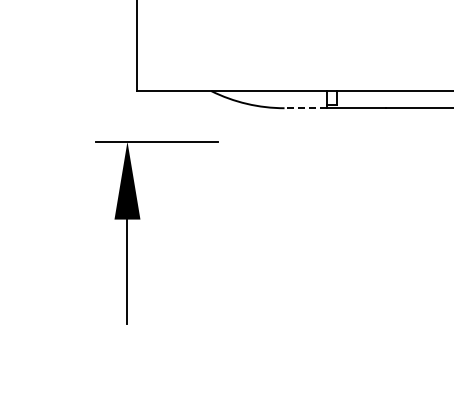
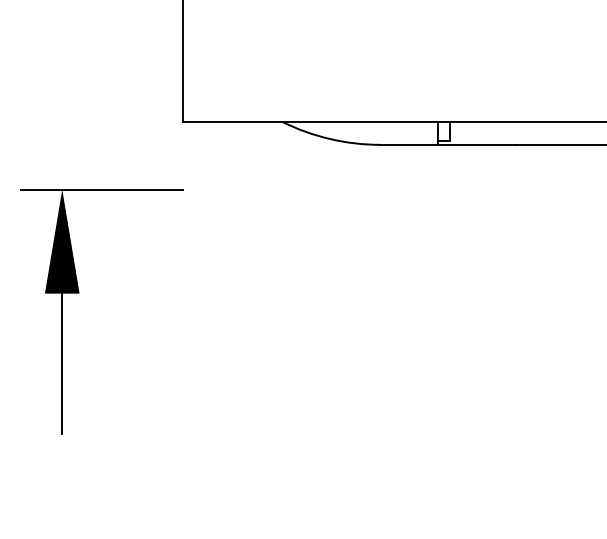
line: (305, 108) -> (408, 145), dashed -> solid
part: (140, 219) -> (79, 293), moved

